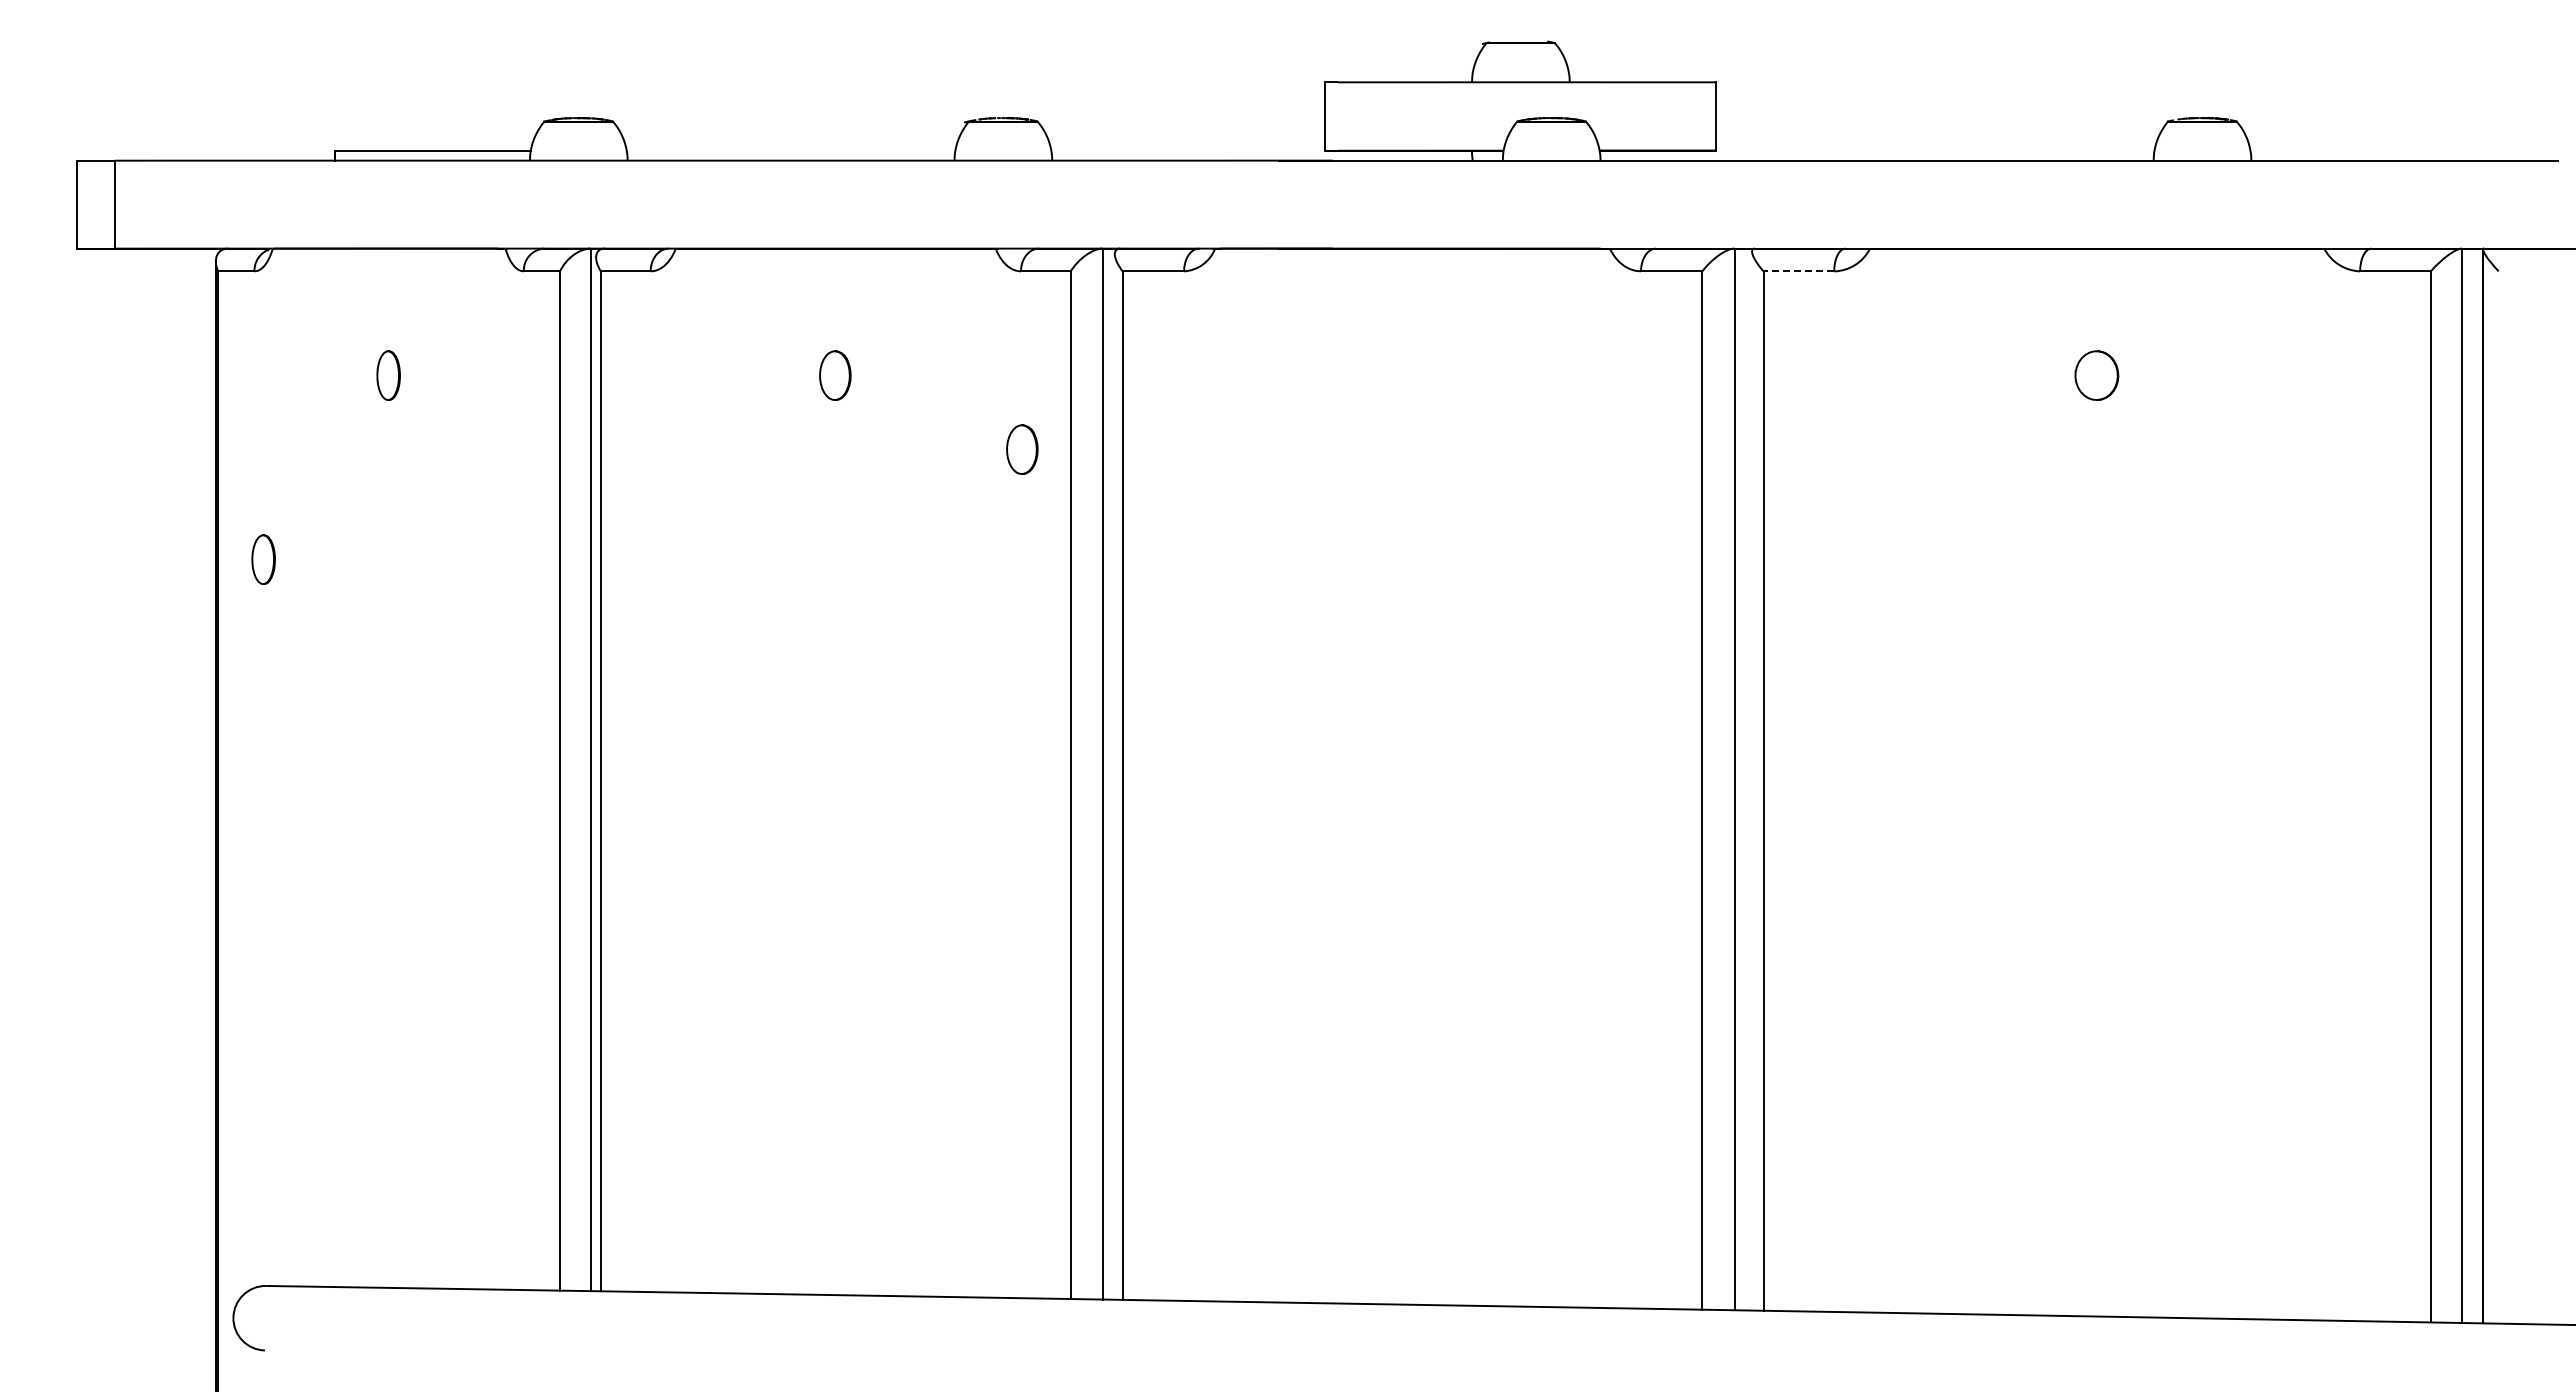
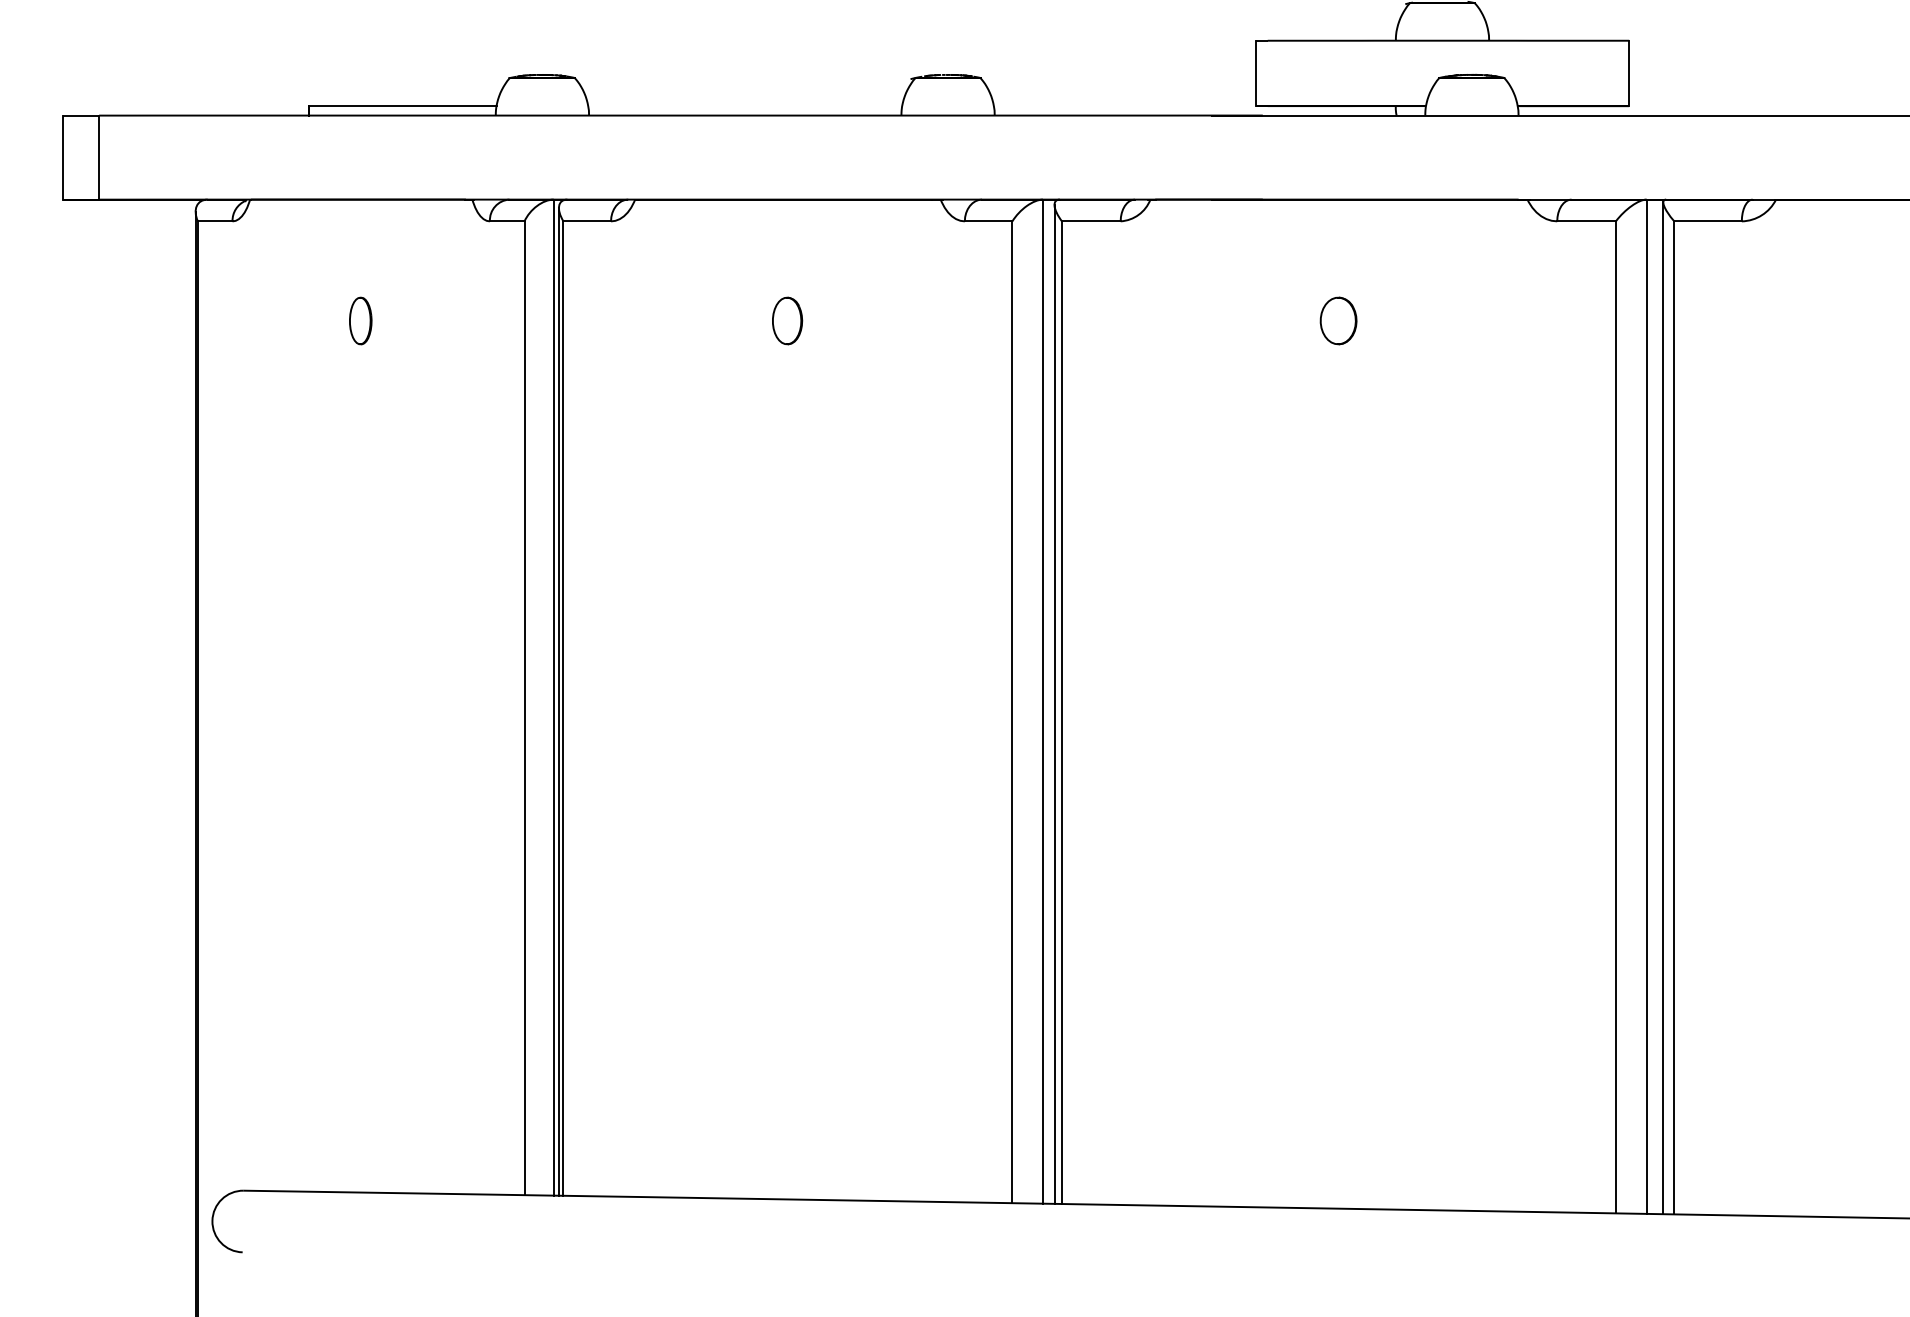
line: (1798, 271) -> (1707, 221), dashed -> solid
part: (1411, 375) -> (1337, 320), added
part: (1022, 449) -> (966, 391), removed
part: (263, 559) -> (241, 496), removed
line: (596, 774) -> (559, 702), added
line: (1114, 776) -> (1054, 703), added
line: (1752, 780) -> (1663, 707), added

